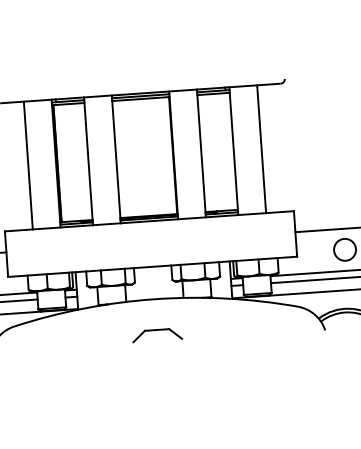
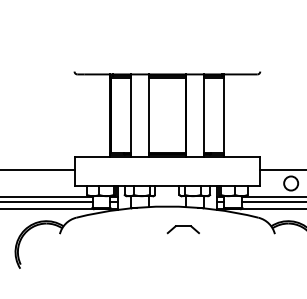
line: (261, 149) -> (242, 115), removed
line: (28, 165) -> (92, 115), removed
part: (155, 335) -> (182, 229), moved

